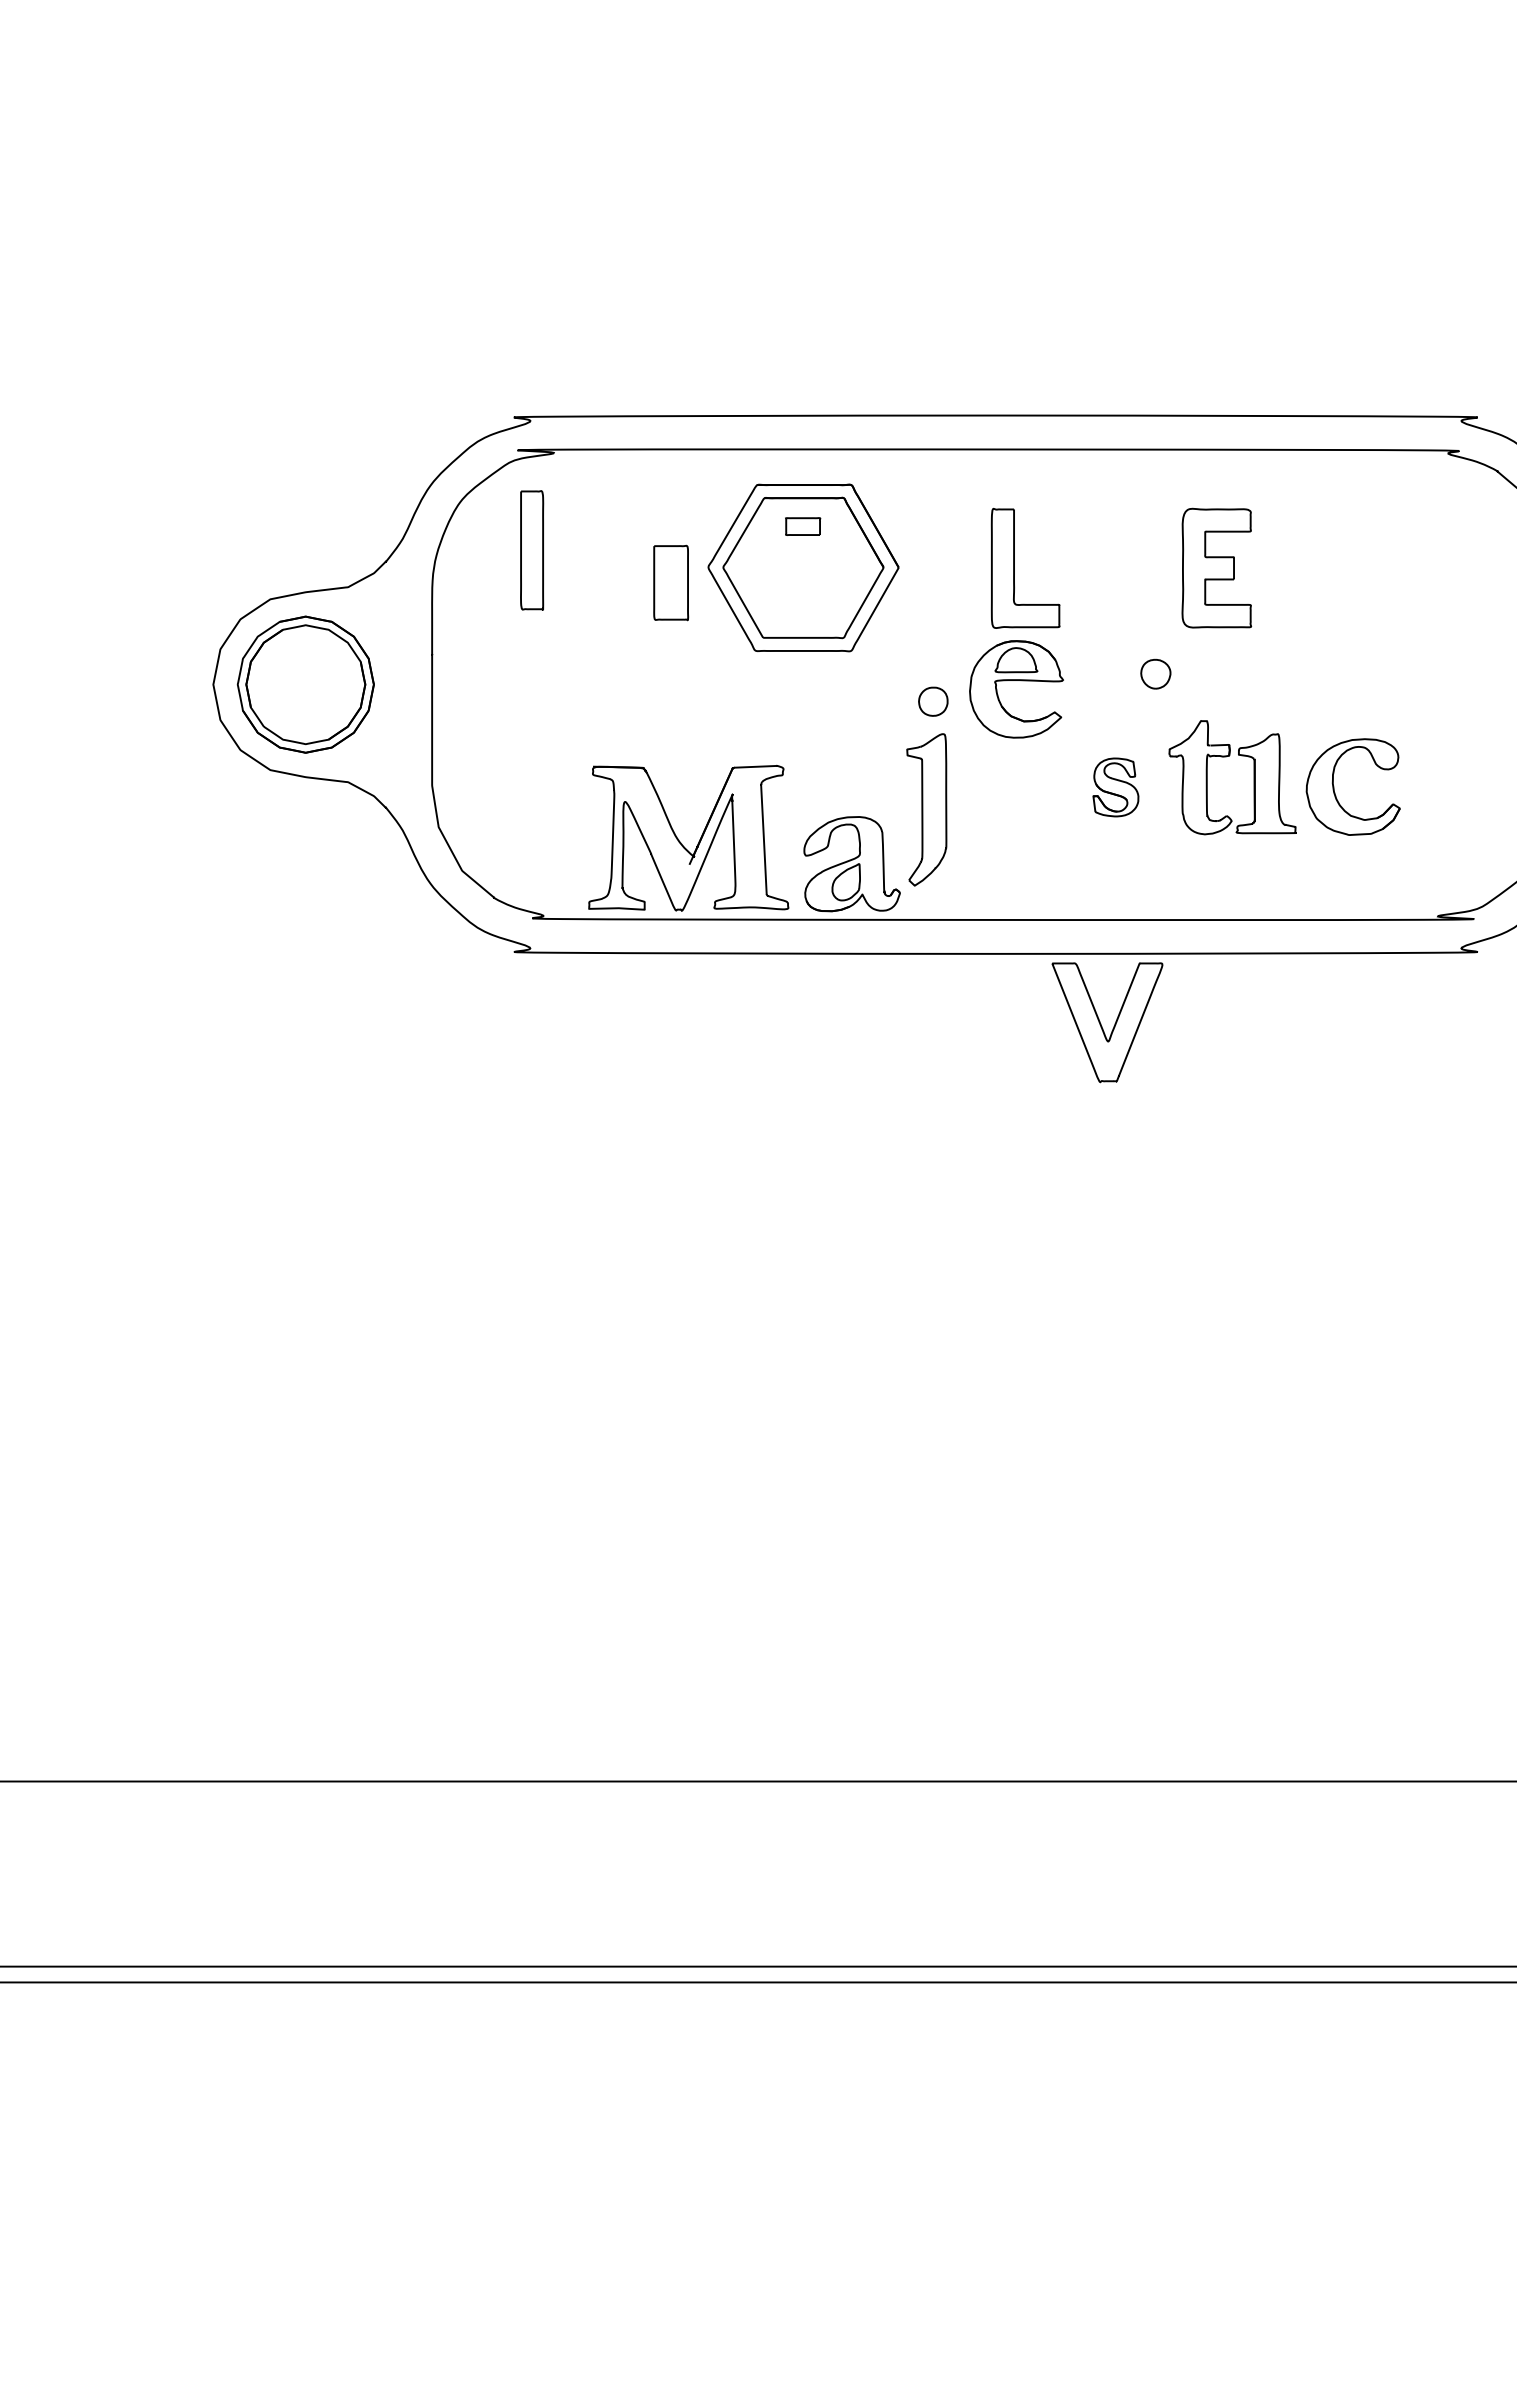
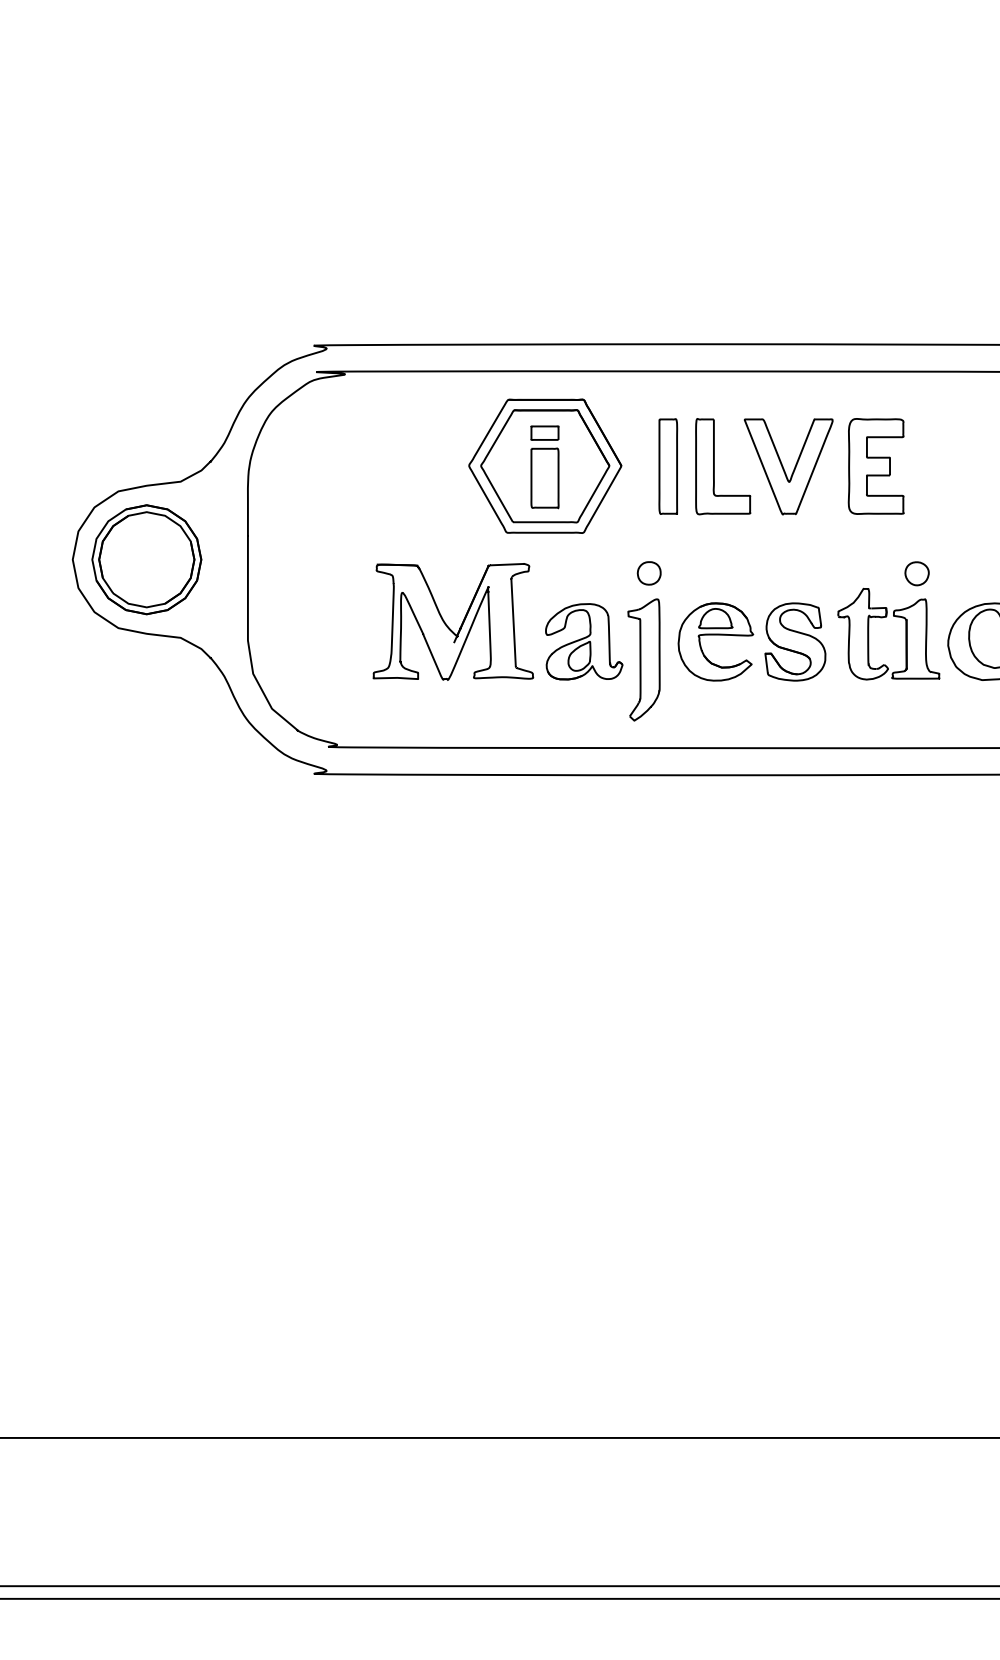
part: (532, 550) -> (668, 466), moved
part: (671, 582) -> (545, 477), moved
part: (1155, 673) -> (916, 573), moved
part: (1016, 680) -> (715, 634), moved
part: (1115, 787) -> (795, 642), size x1.67
part: (681, 842) -> (447, 625), moved
part: (851, 864) -> (583, 642), moved
part: (1101, 1023) -> (783, 467), moved

